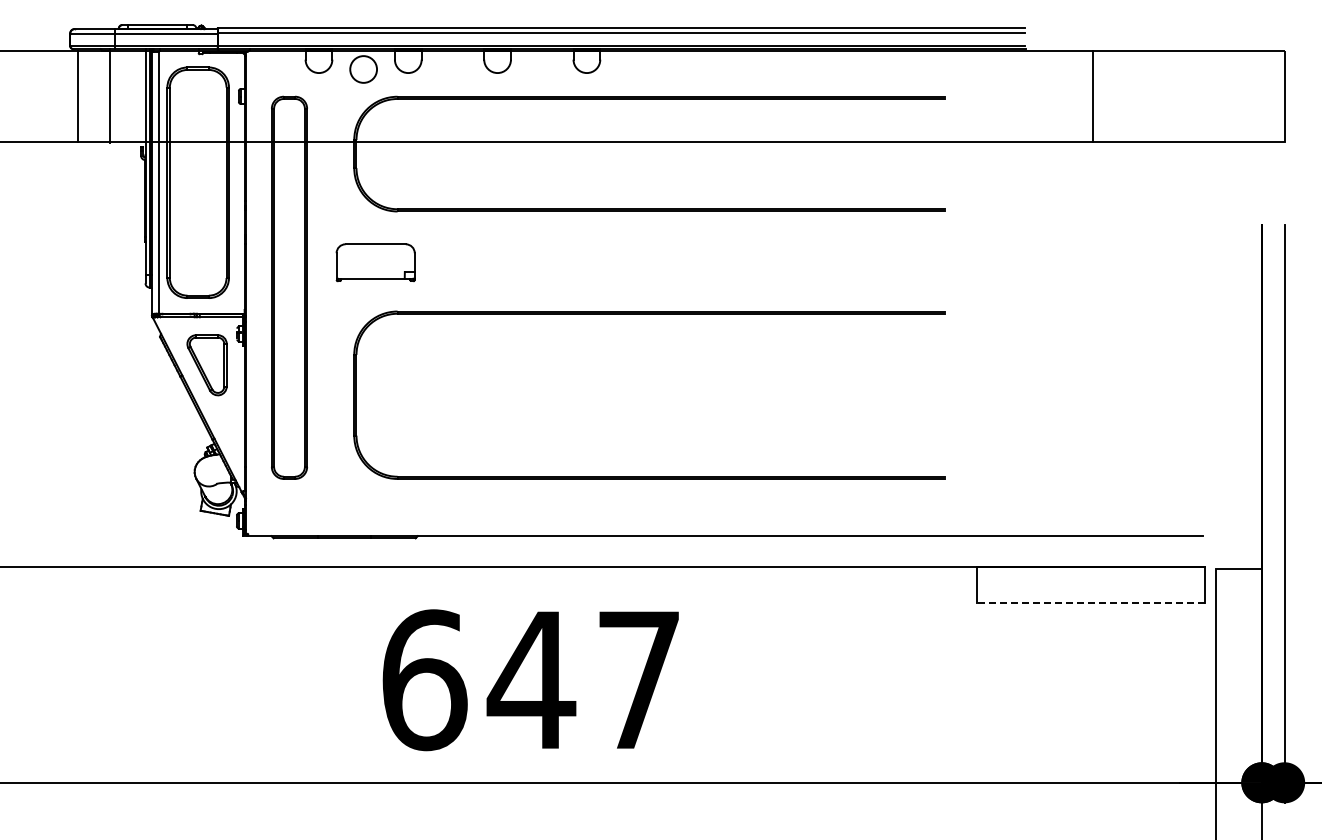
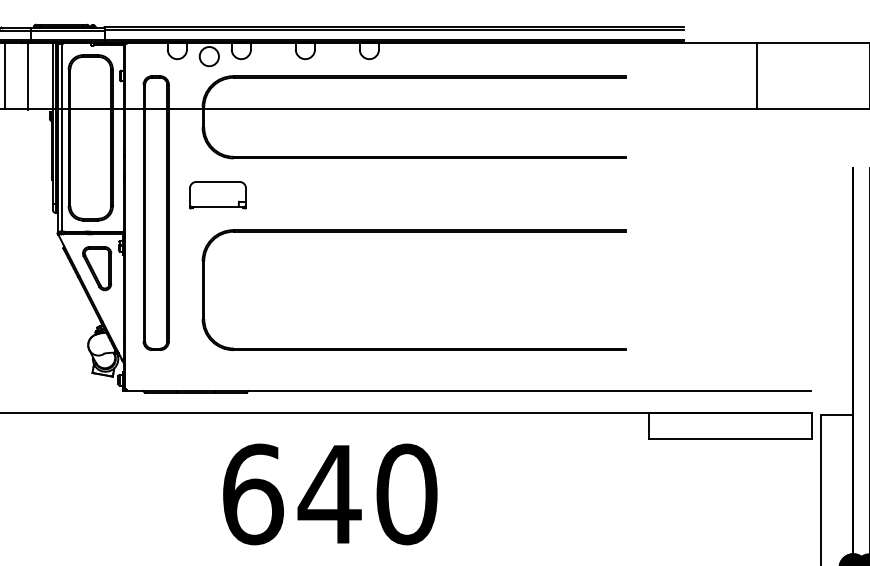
line: (1093, 96) -> (756, 75), moved
line: (1090, 603) -> (730, 439), dashed -> solid
text: (639, 680) -> (407, 494), 647 -> 640

